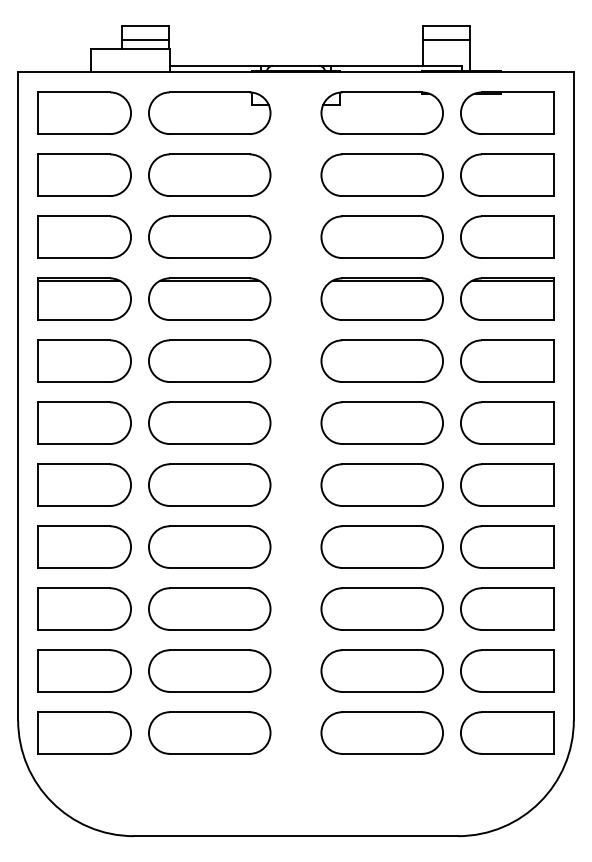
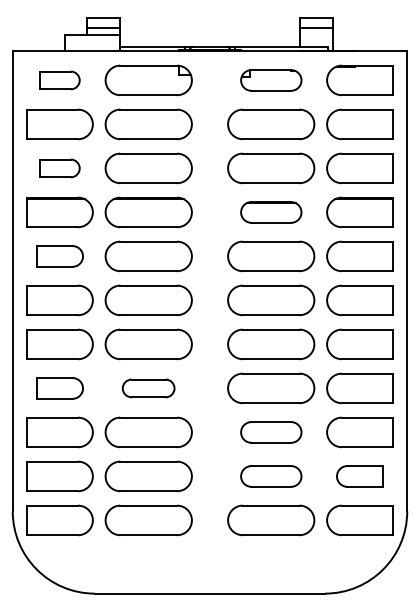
part: (84, 113) -> (59, 80), size x0.6
part: (382, 113) -> (271, 80), size x0.7
part: (84, 237) -> (59, 168), size x0.6
part: (382, 299) -> (271, 212), size x0.7
part: (84, 361) -> (59, 256), size x0.7
part: (84, 547) -> (59, 388), size x0.7
part: (209, 547) -> (148, 388), size x0.6
part: (382, 609) -> (271, 432), size x0.7
part: (382, 671) -> (271, 476), size x0.7
part: (506, 671) -> (359, 476), size x0.7

